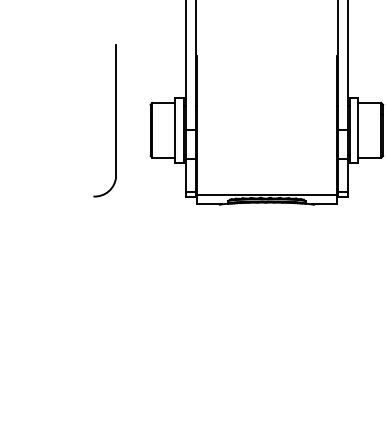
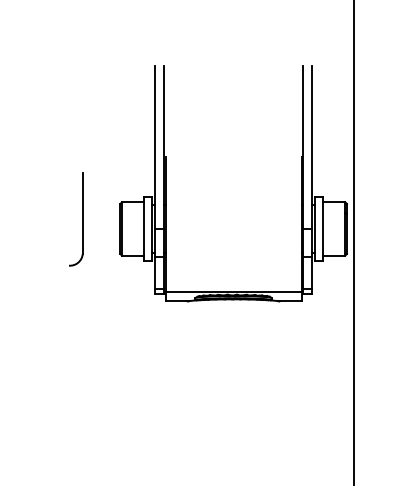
part: (105, 120) -> (76, 219), size x0.62

